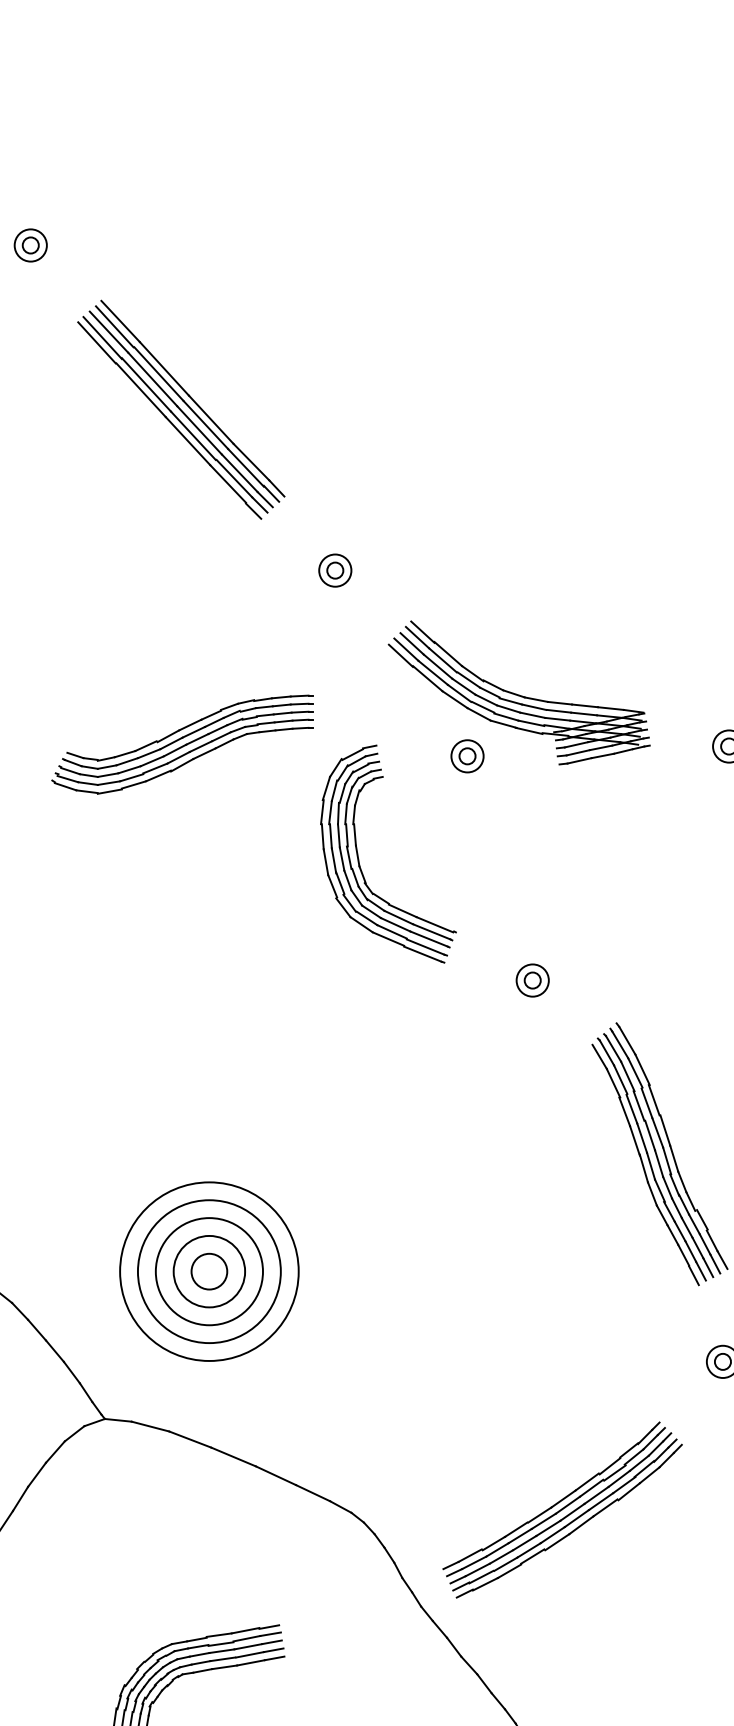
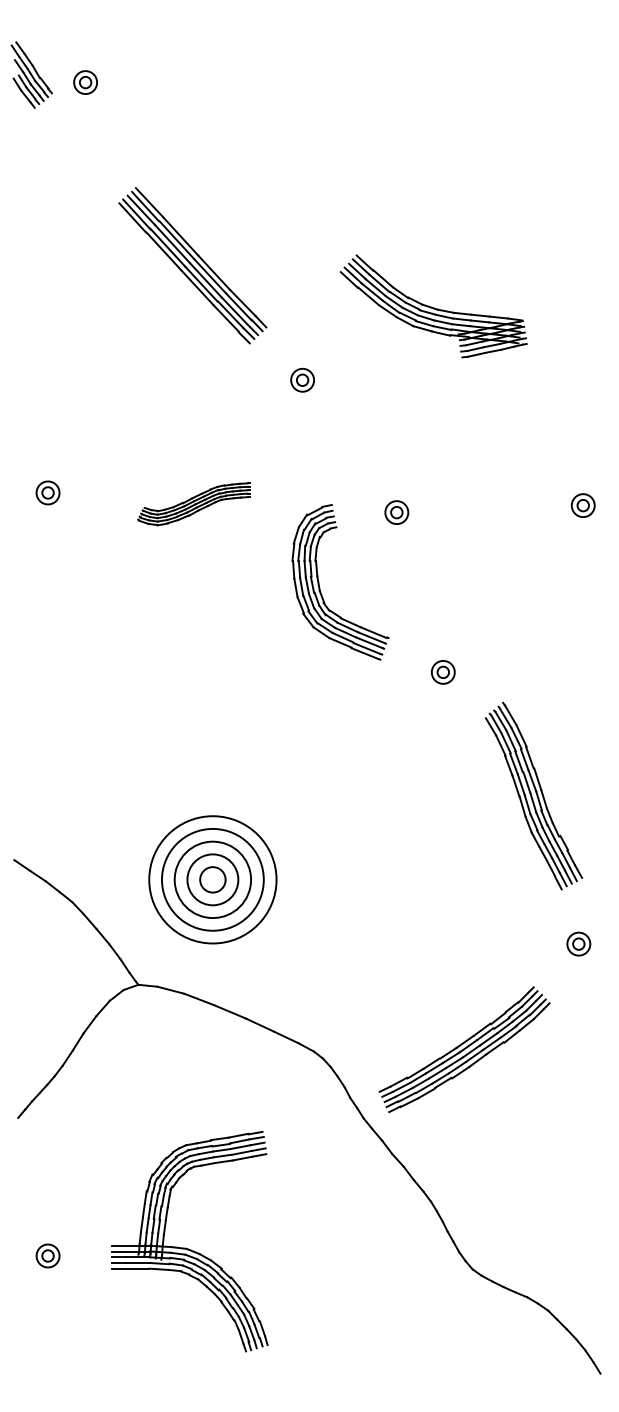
part: (30, 245) -> (85, 82), moved
part: (518, 693) -> (433, 306), moved
part: (182, 744) -> (193, 504), size x0.6

